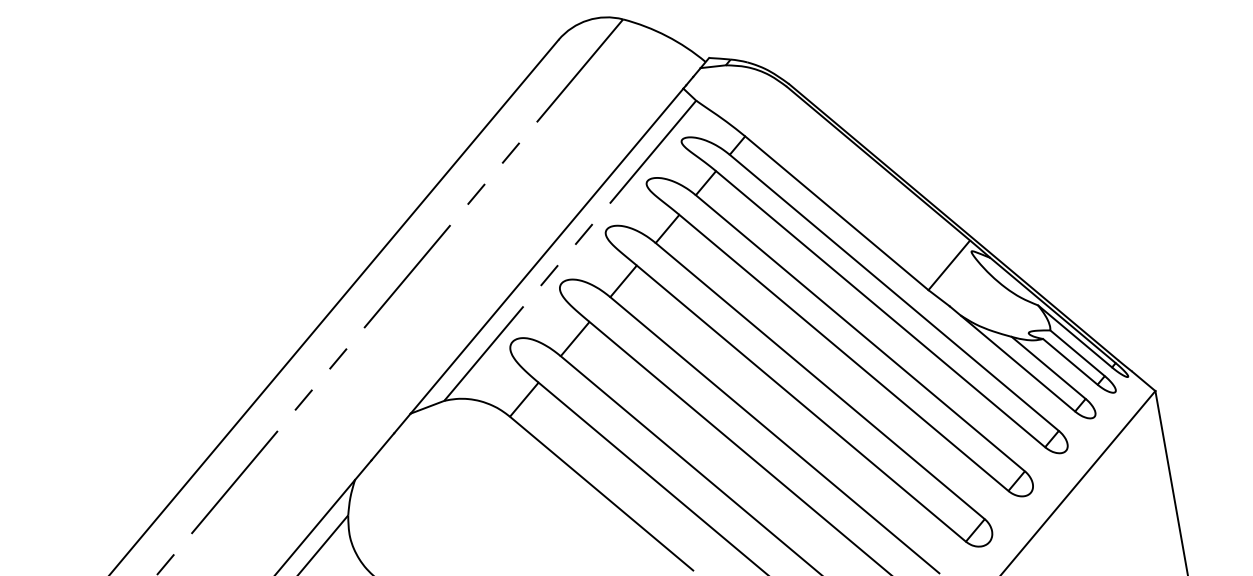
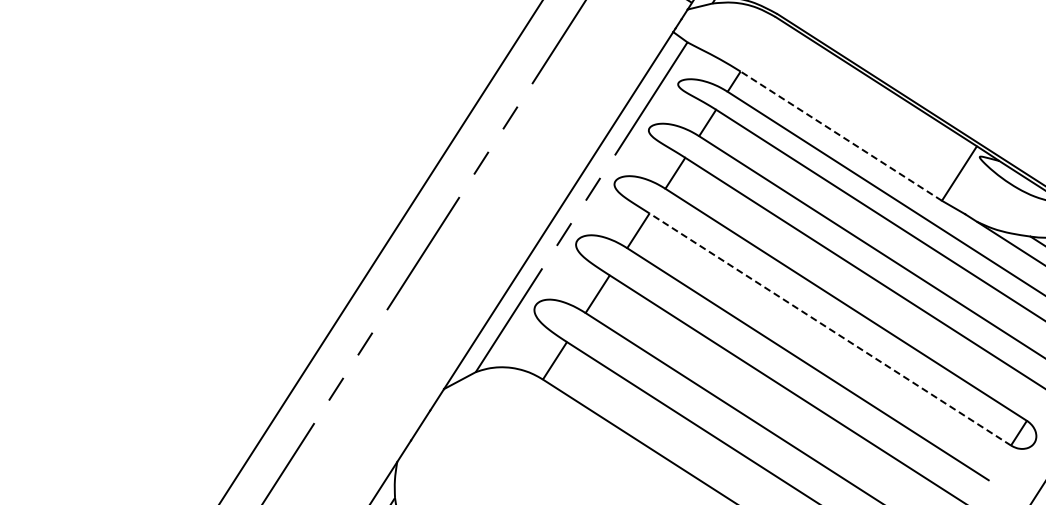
line: (836, 213) -> (840, 136), solid -> dashed
line: (801, 403) -> (830, 329), solid -> dashed

